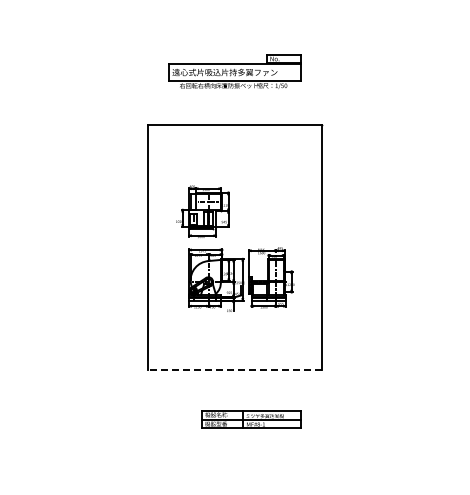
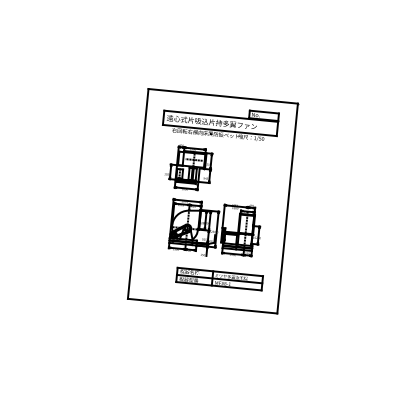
part: (234, 71) -> (220, 122), moved
line: (234, 369) -> (202, 305), dashed -> solid
part: (251, 419) -> (219, 278), moved

